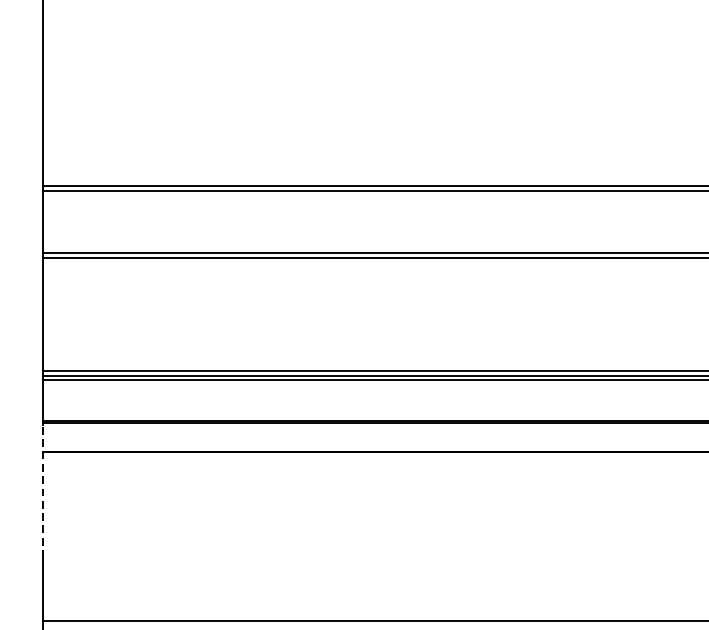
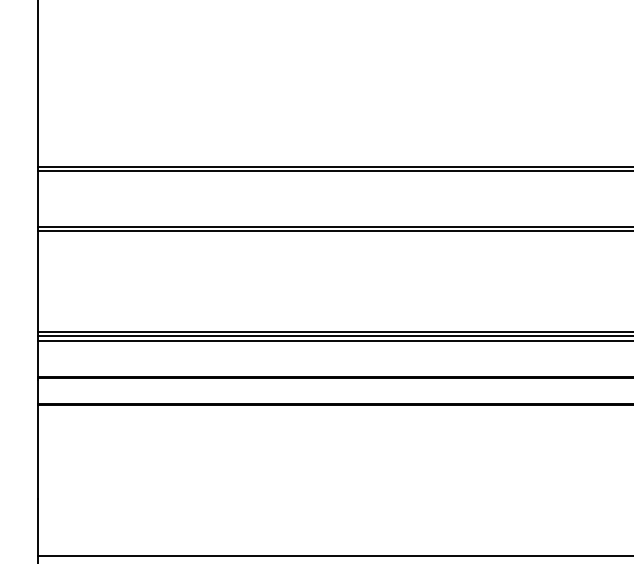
line: (43, 491) -> (38, 439), dashed -> solid

